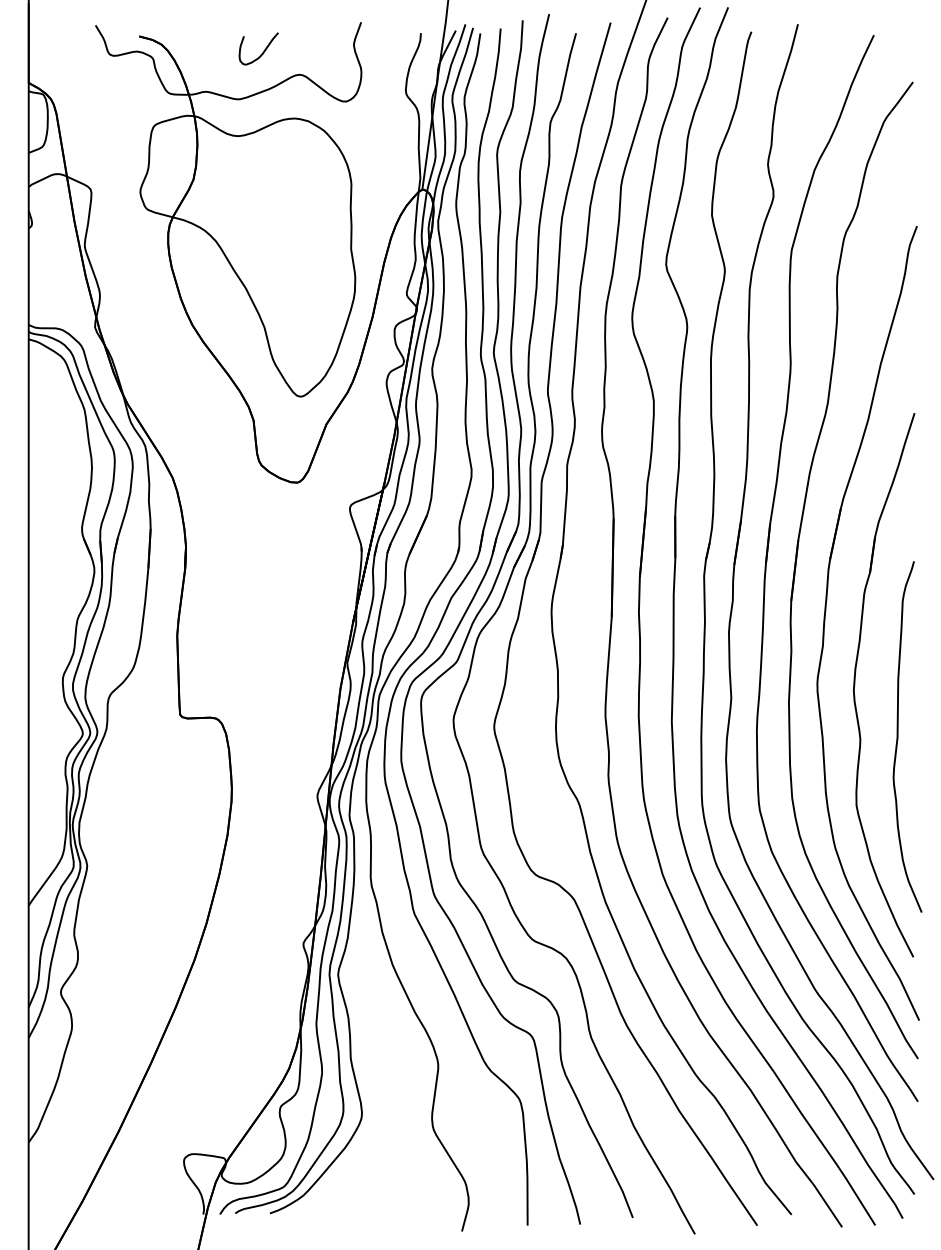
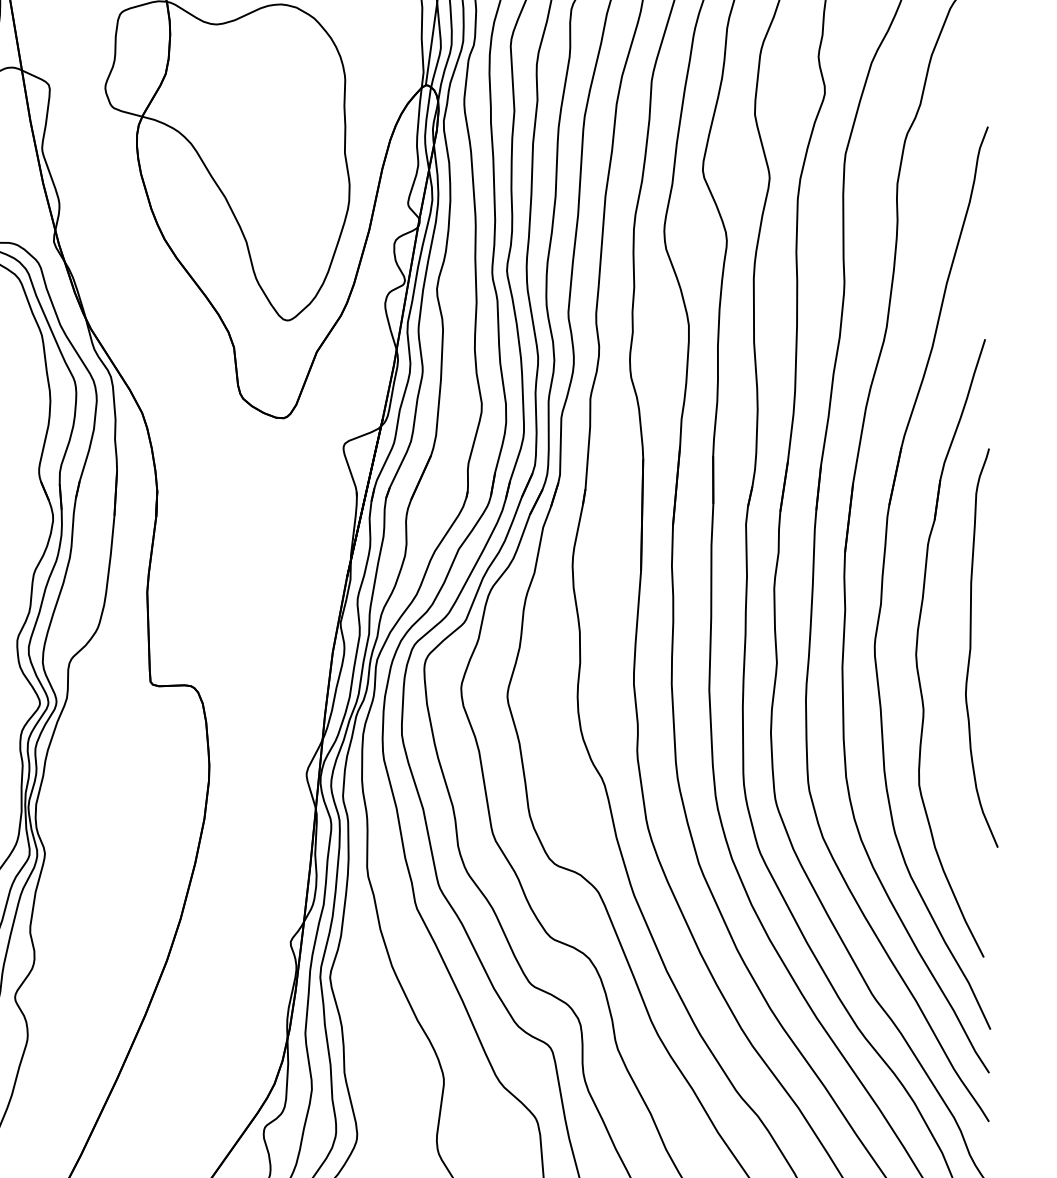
curve: (898, 736) -> (971, 647), moved

